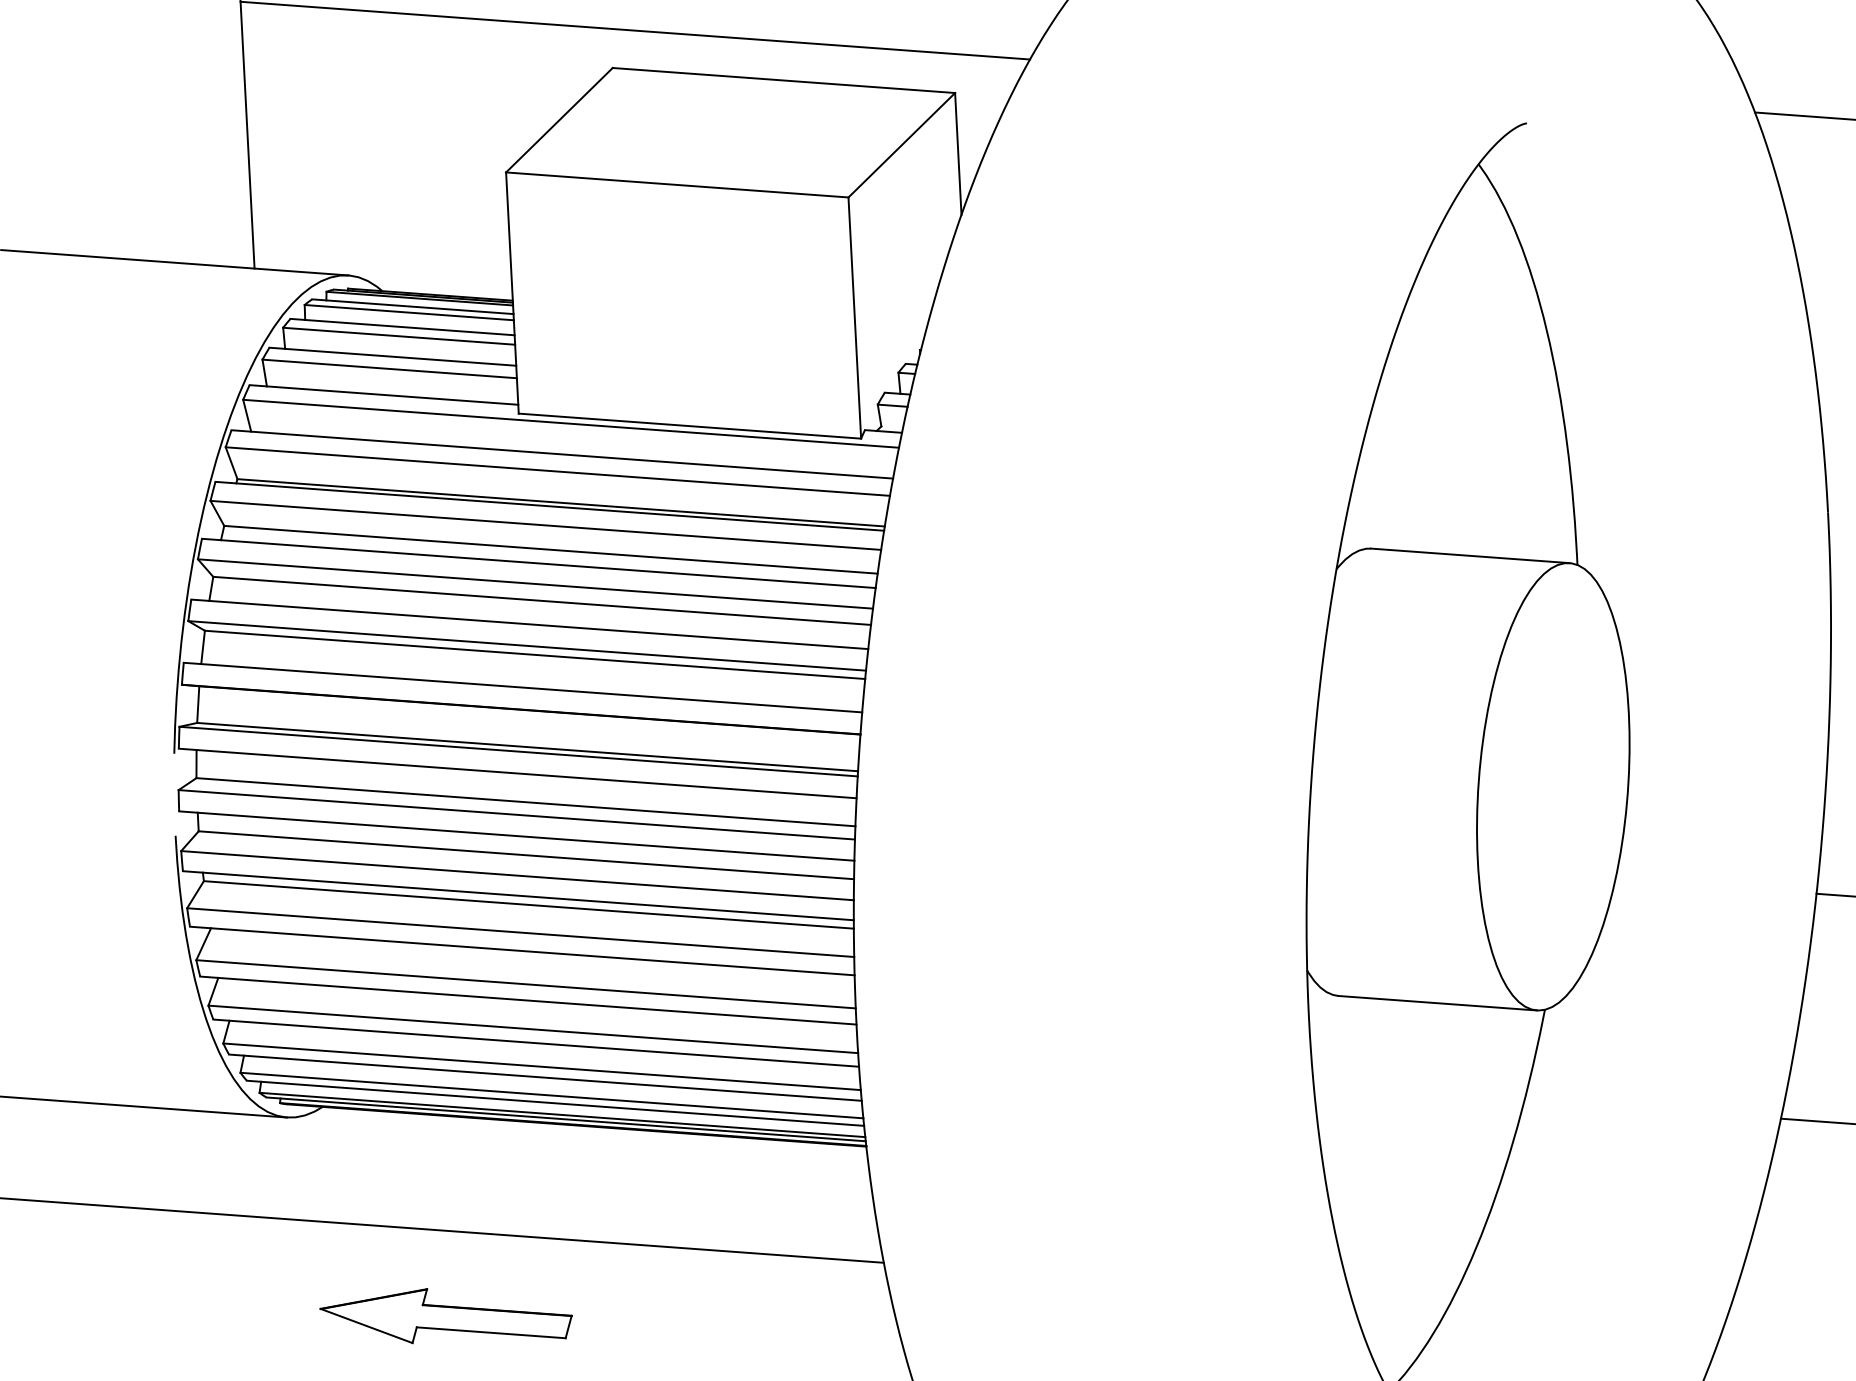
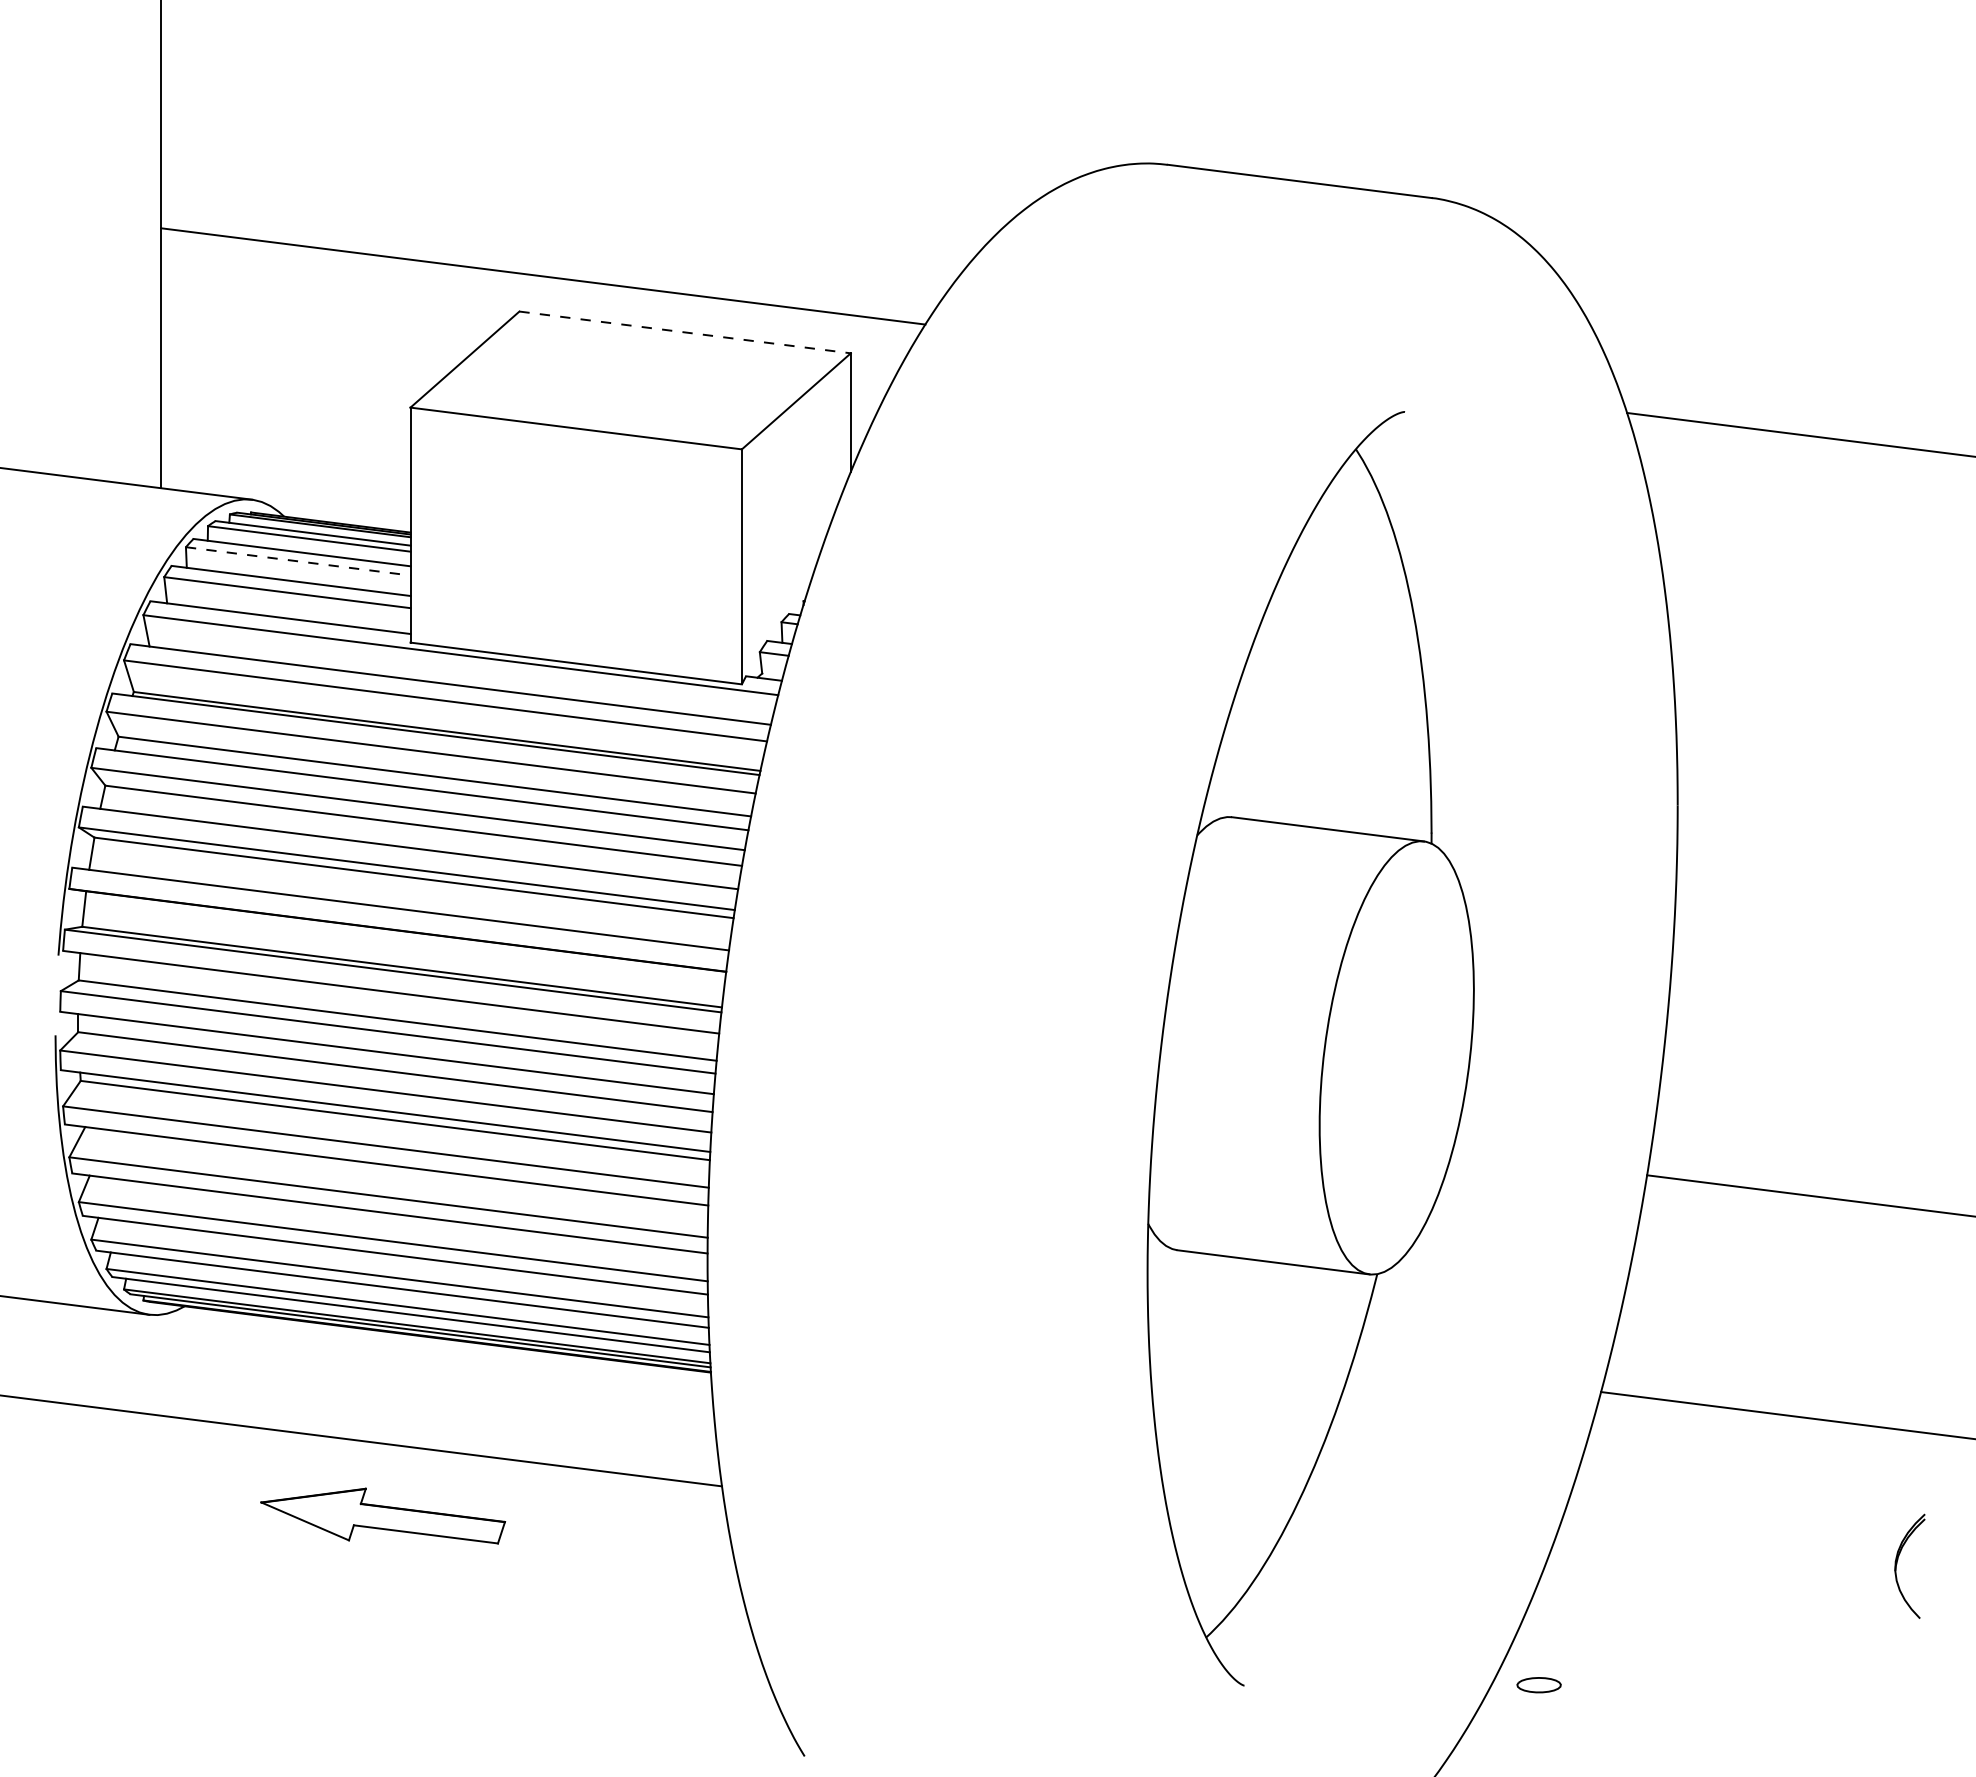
line: (784, 80) -> (685, 332), solid -> dashed
line: (399, 336) -> (298, 561), solid -> dashed
part: (446, 1315) -> (383, 1515), moved

